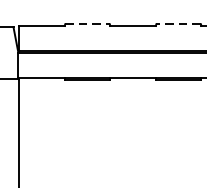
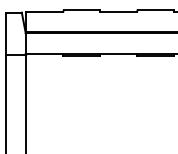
line: (88, 24) -> (82, 10), dashed -> solid
line: (178, 24) -> (155, 10), dashed -> solid

